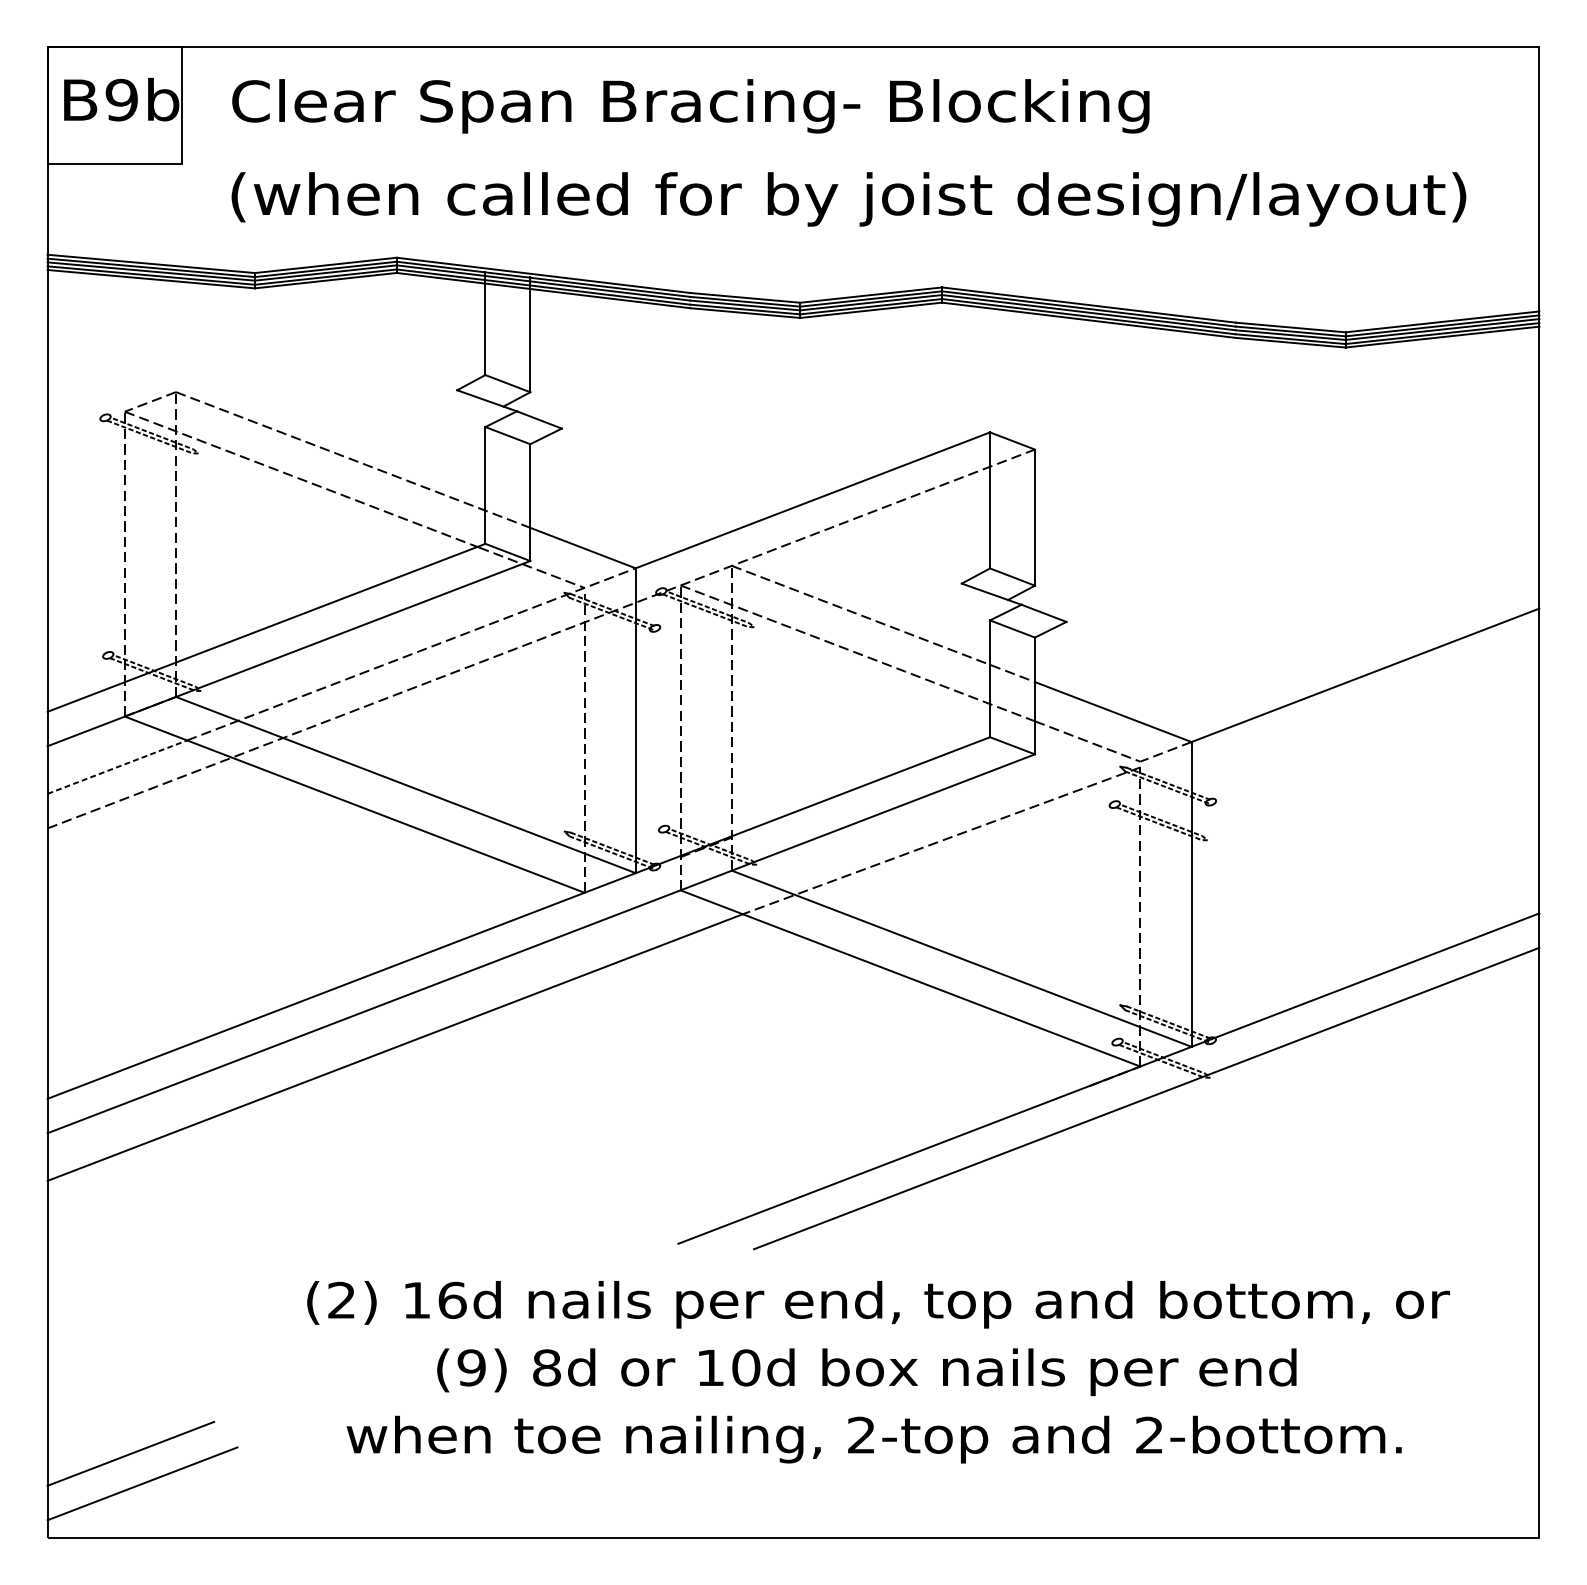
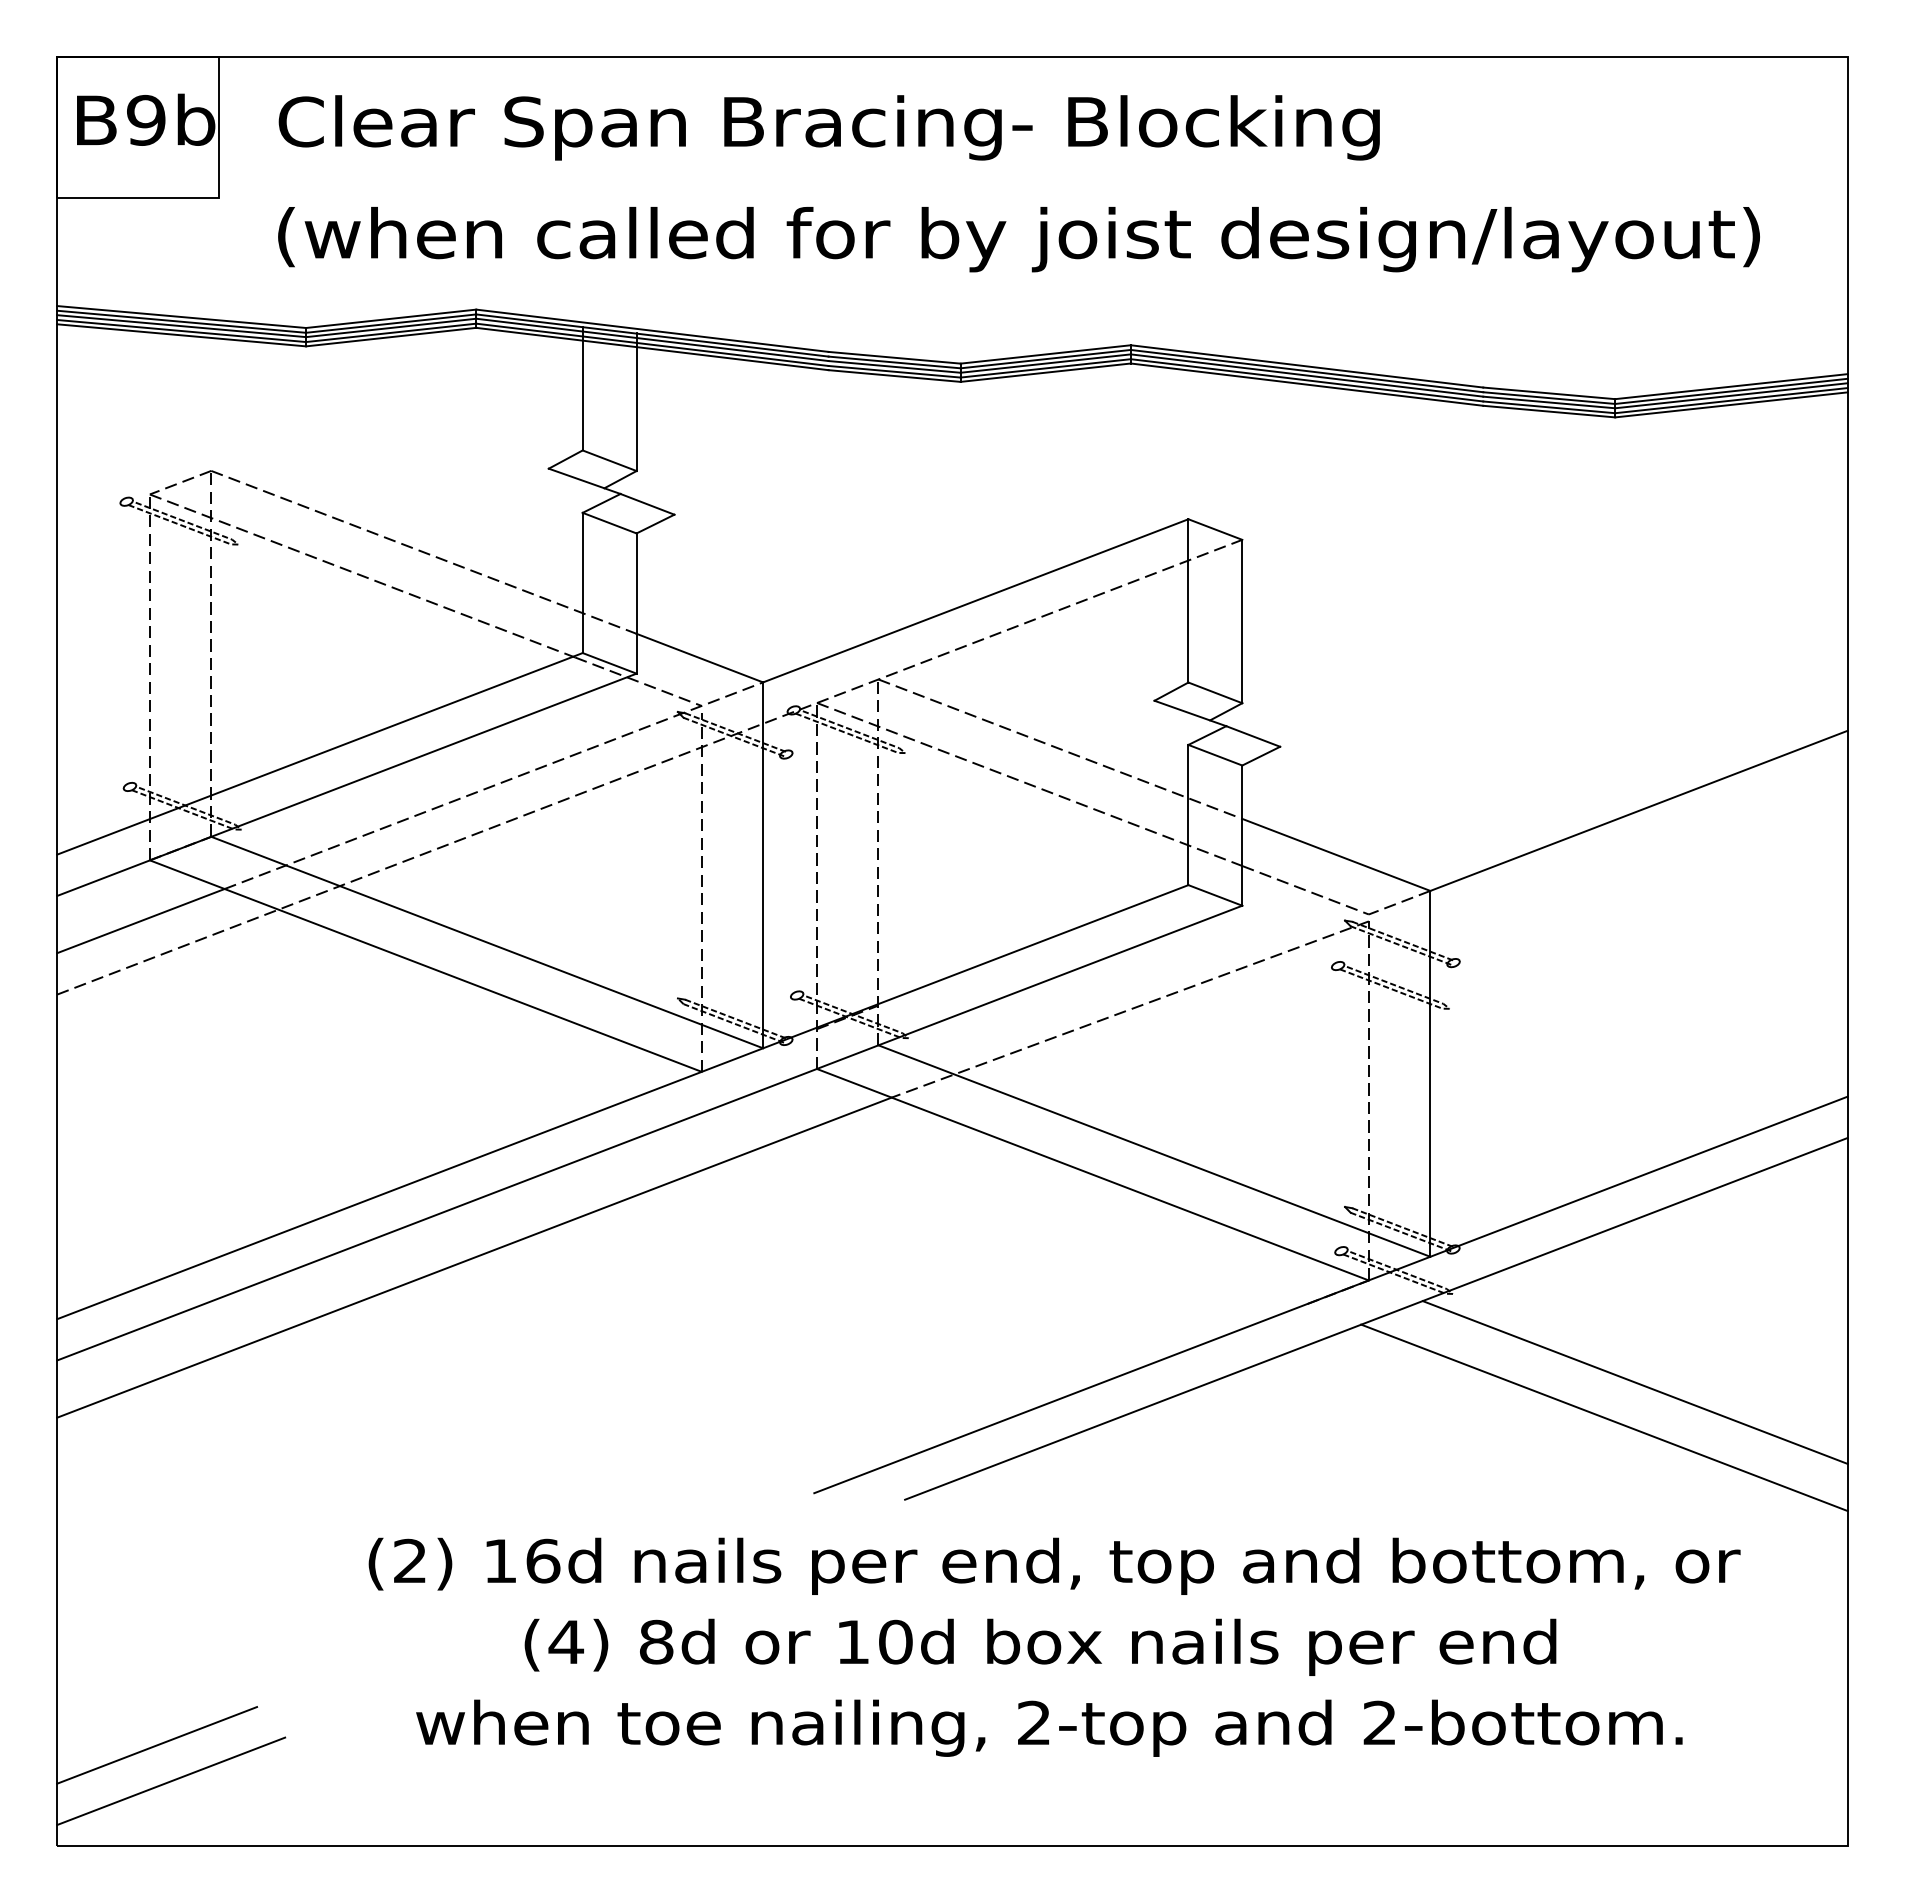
line: (117, 767) -> (140, 921), dashed -> solid
line: (1361, 1151) -> (1634, 1382), added
line: (1336, 1180) -> (1604, 1417), added
text: (471, 1367) -> (566, 1641), (9) -> (4)

